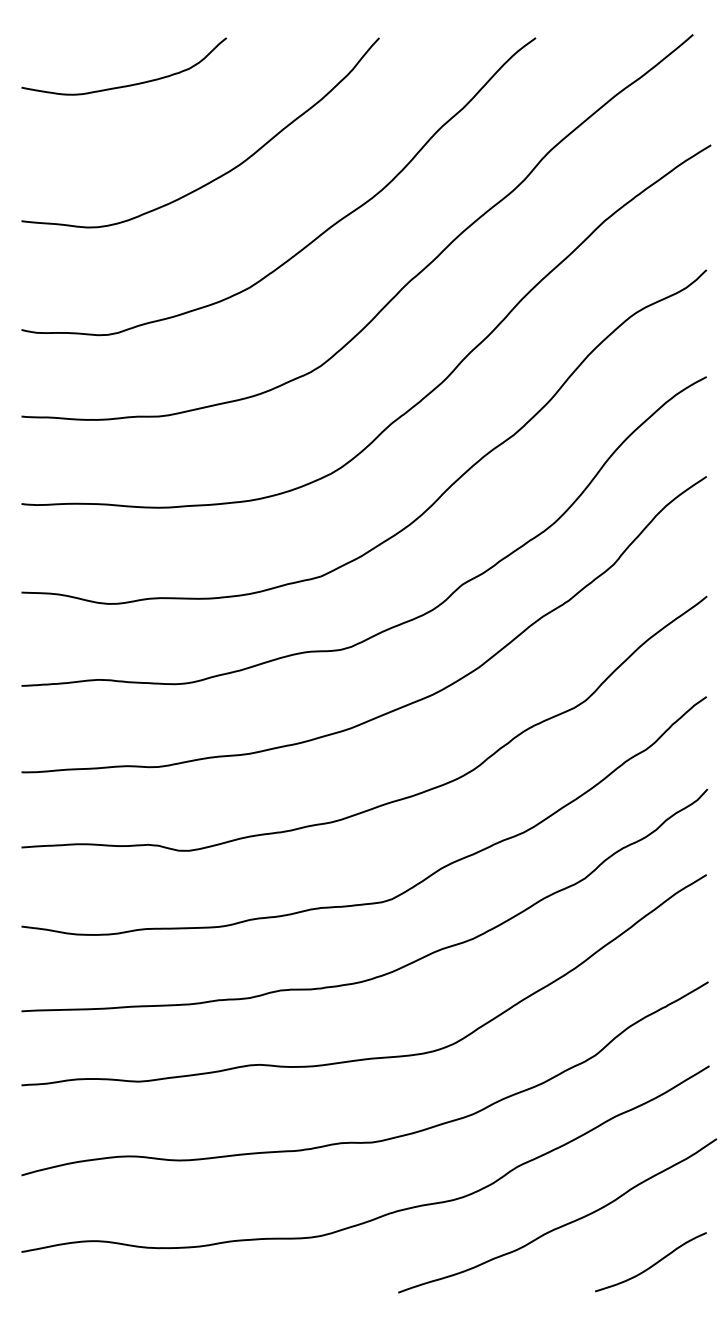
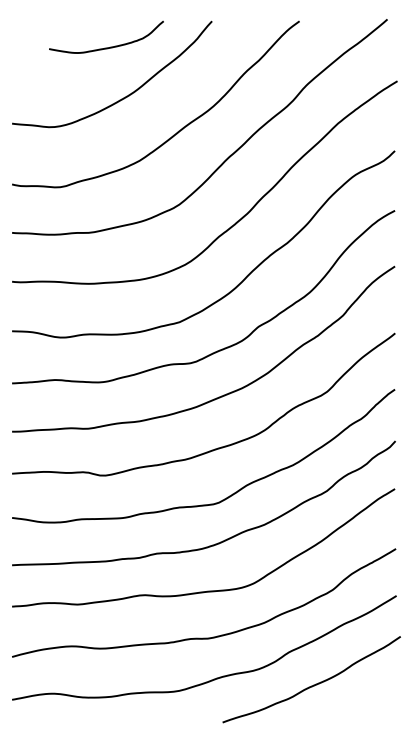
curve: (131, 83) -> (110, 46), moved
curve: (652, 1263) -> (364, 706), removed

